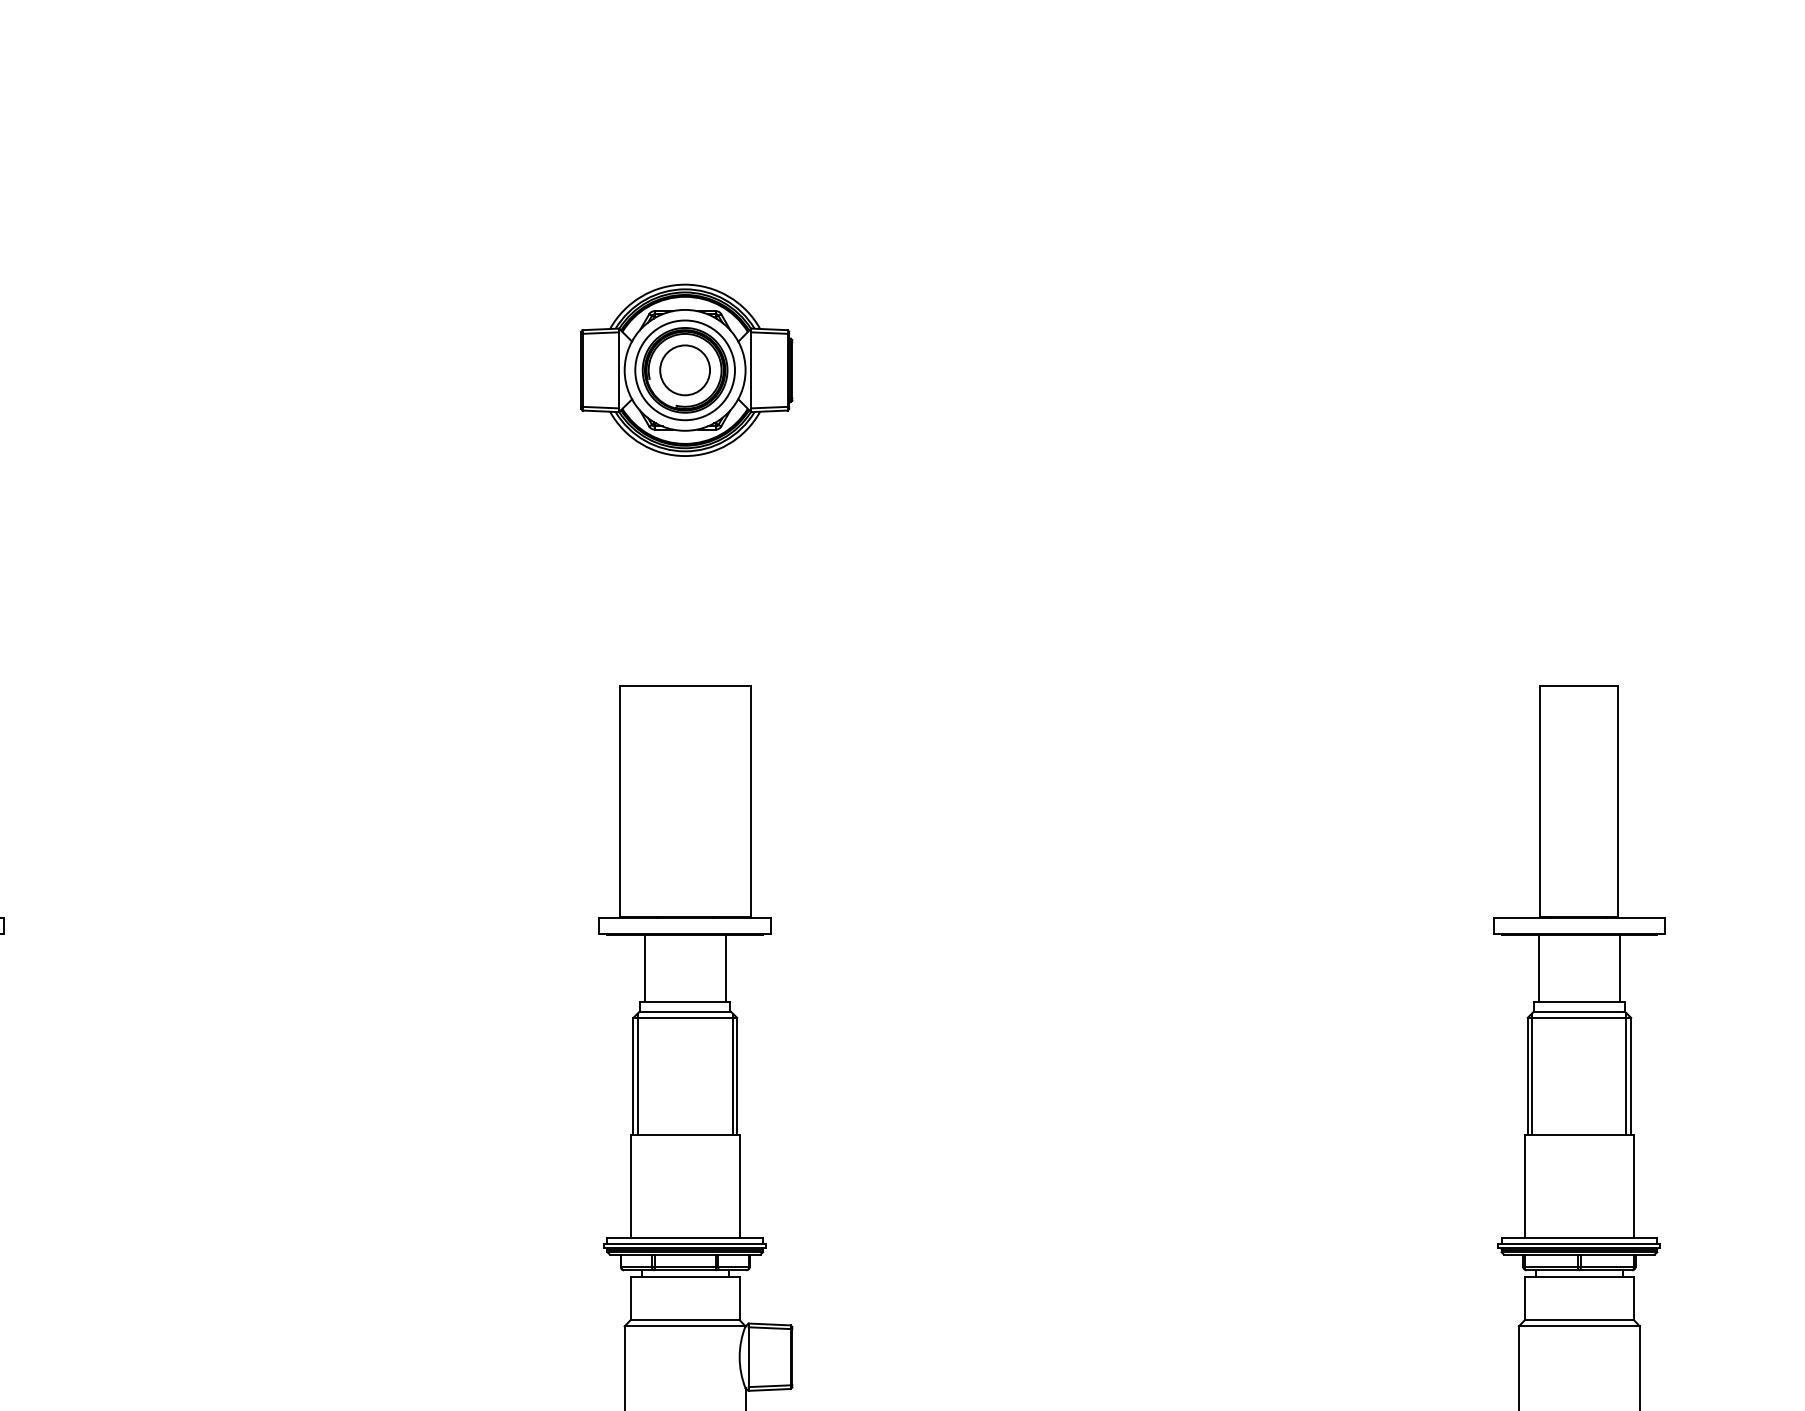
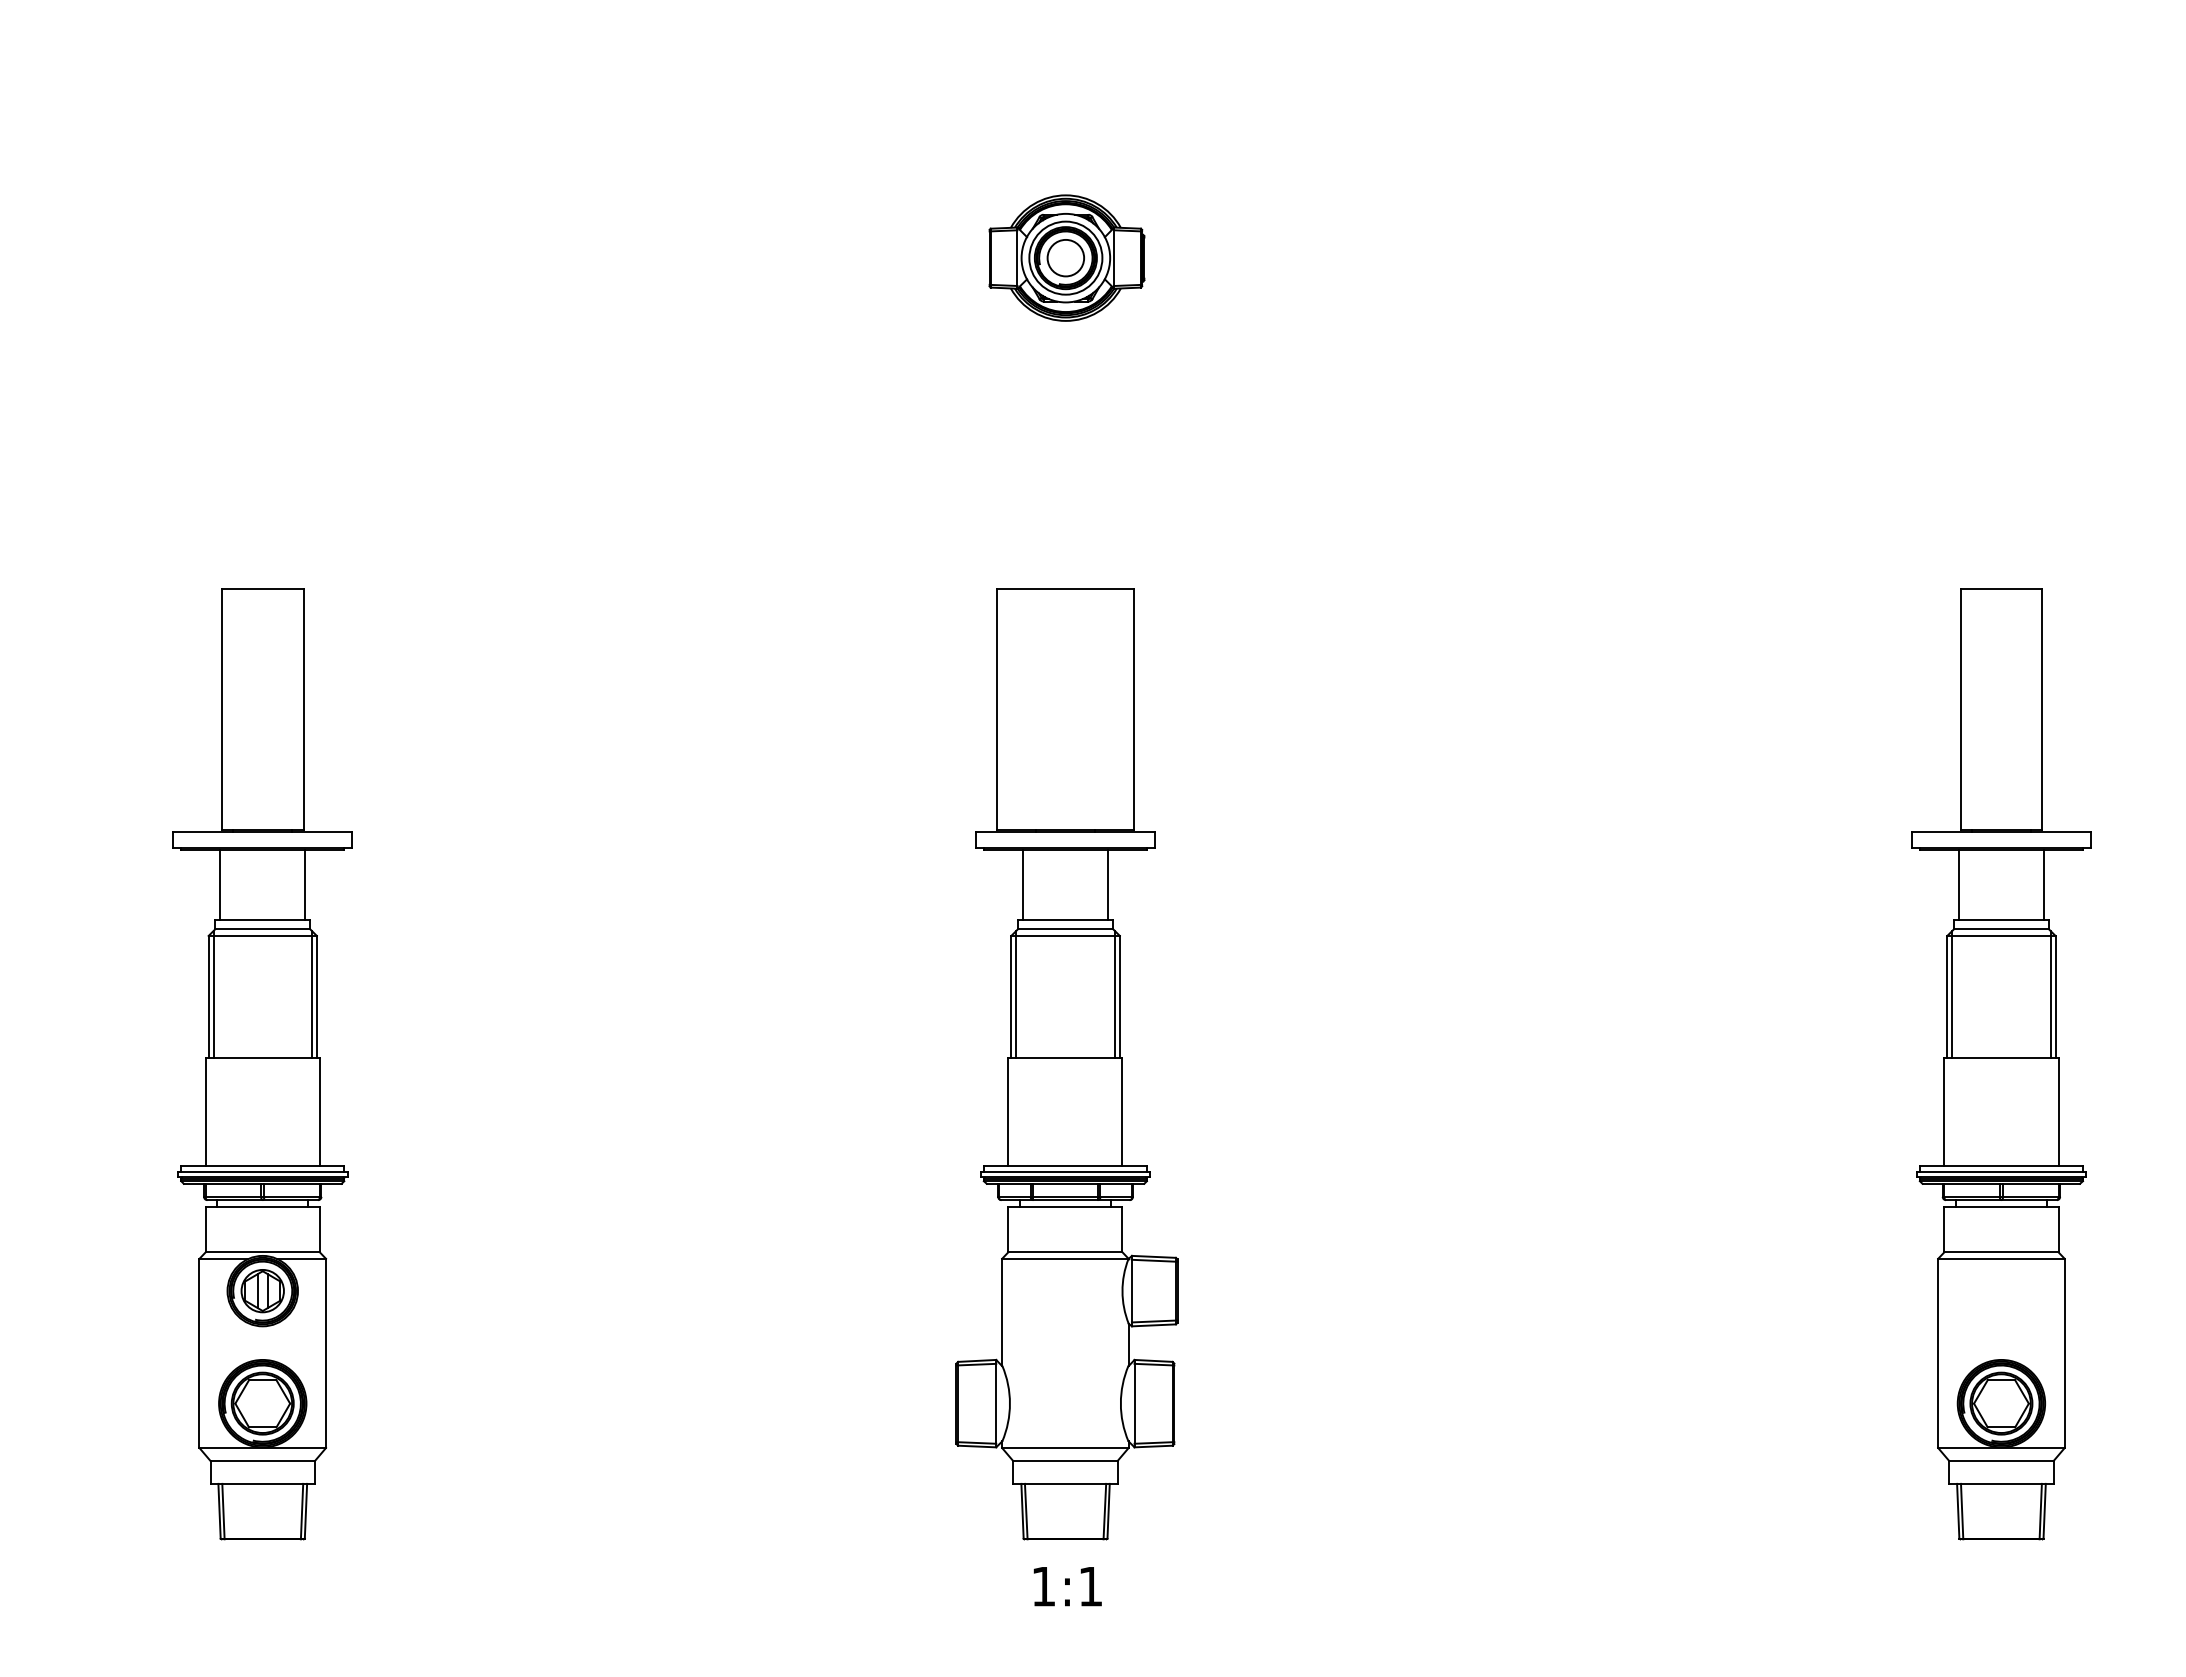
part: (686, 369) -> (1066, 257), size x0.7

